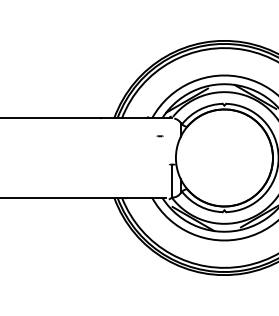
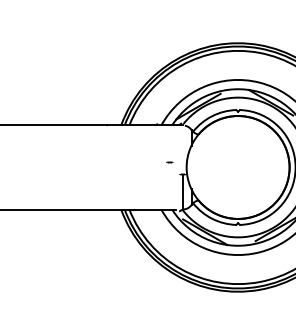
part: (159, 136) -> (169, 162), moved

